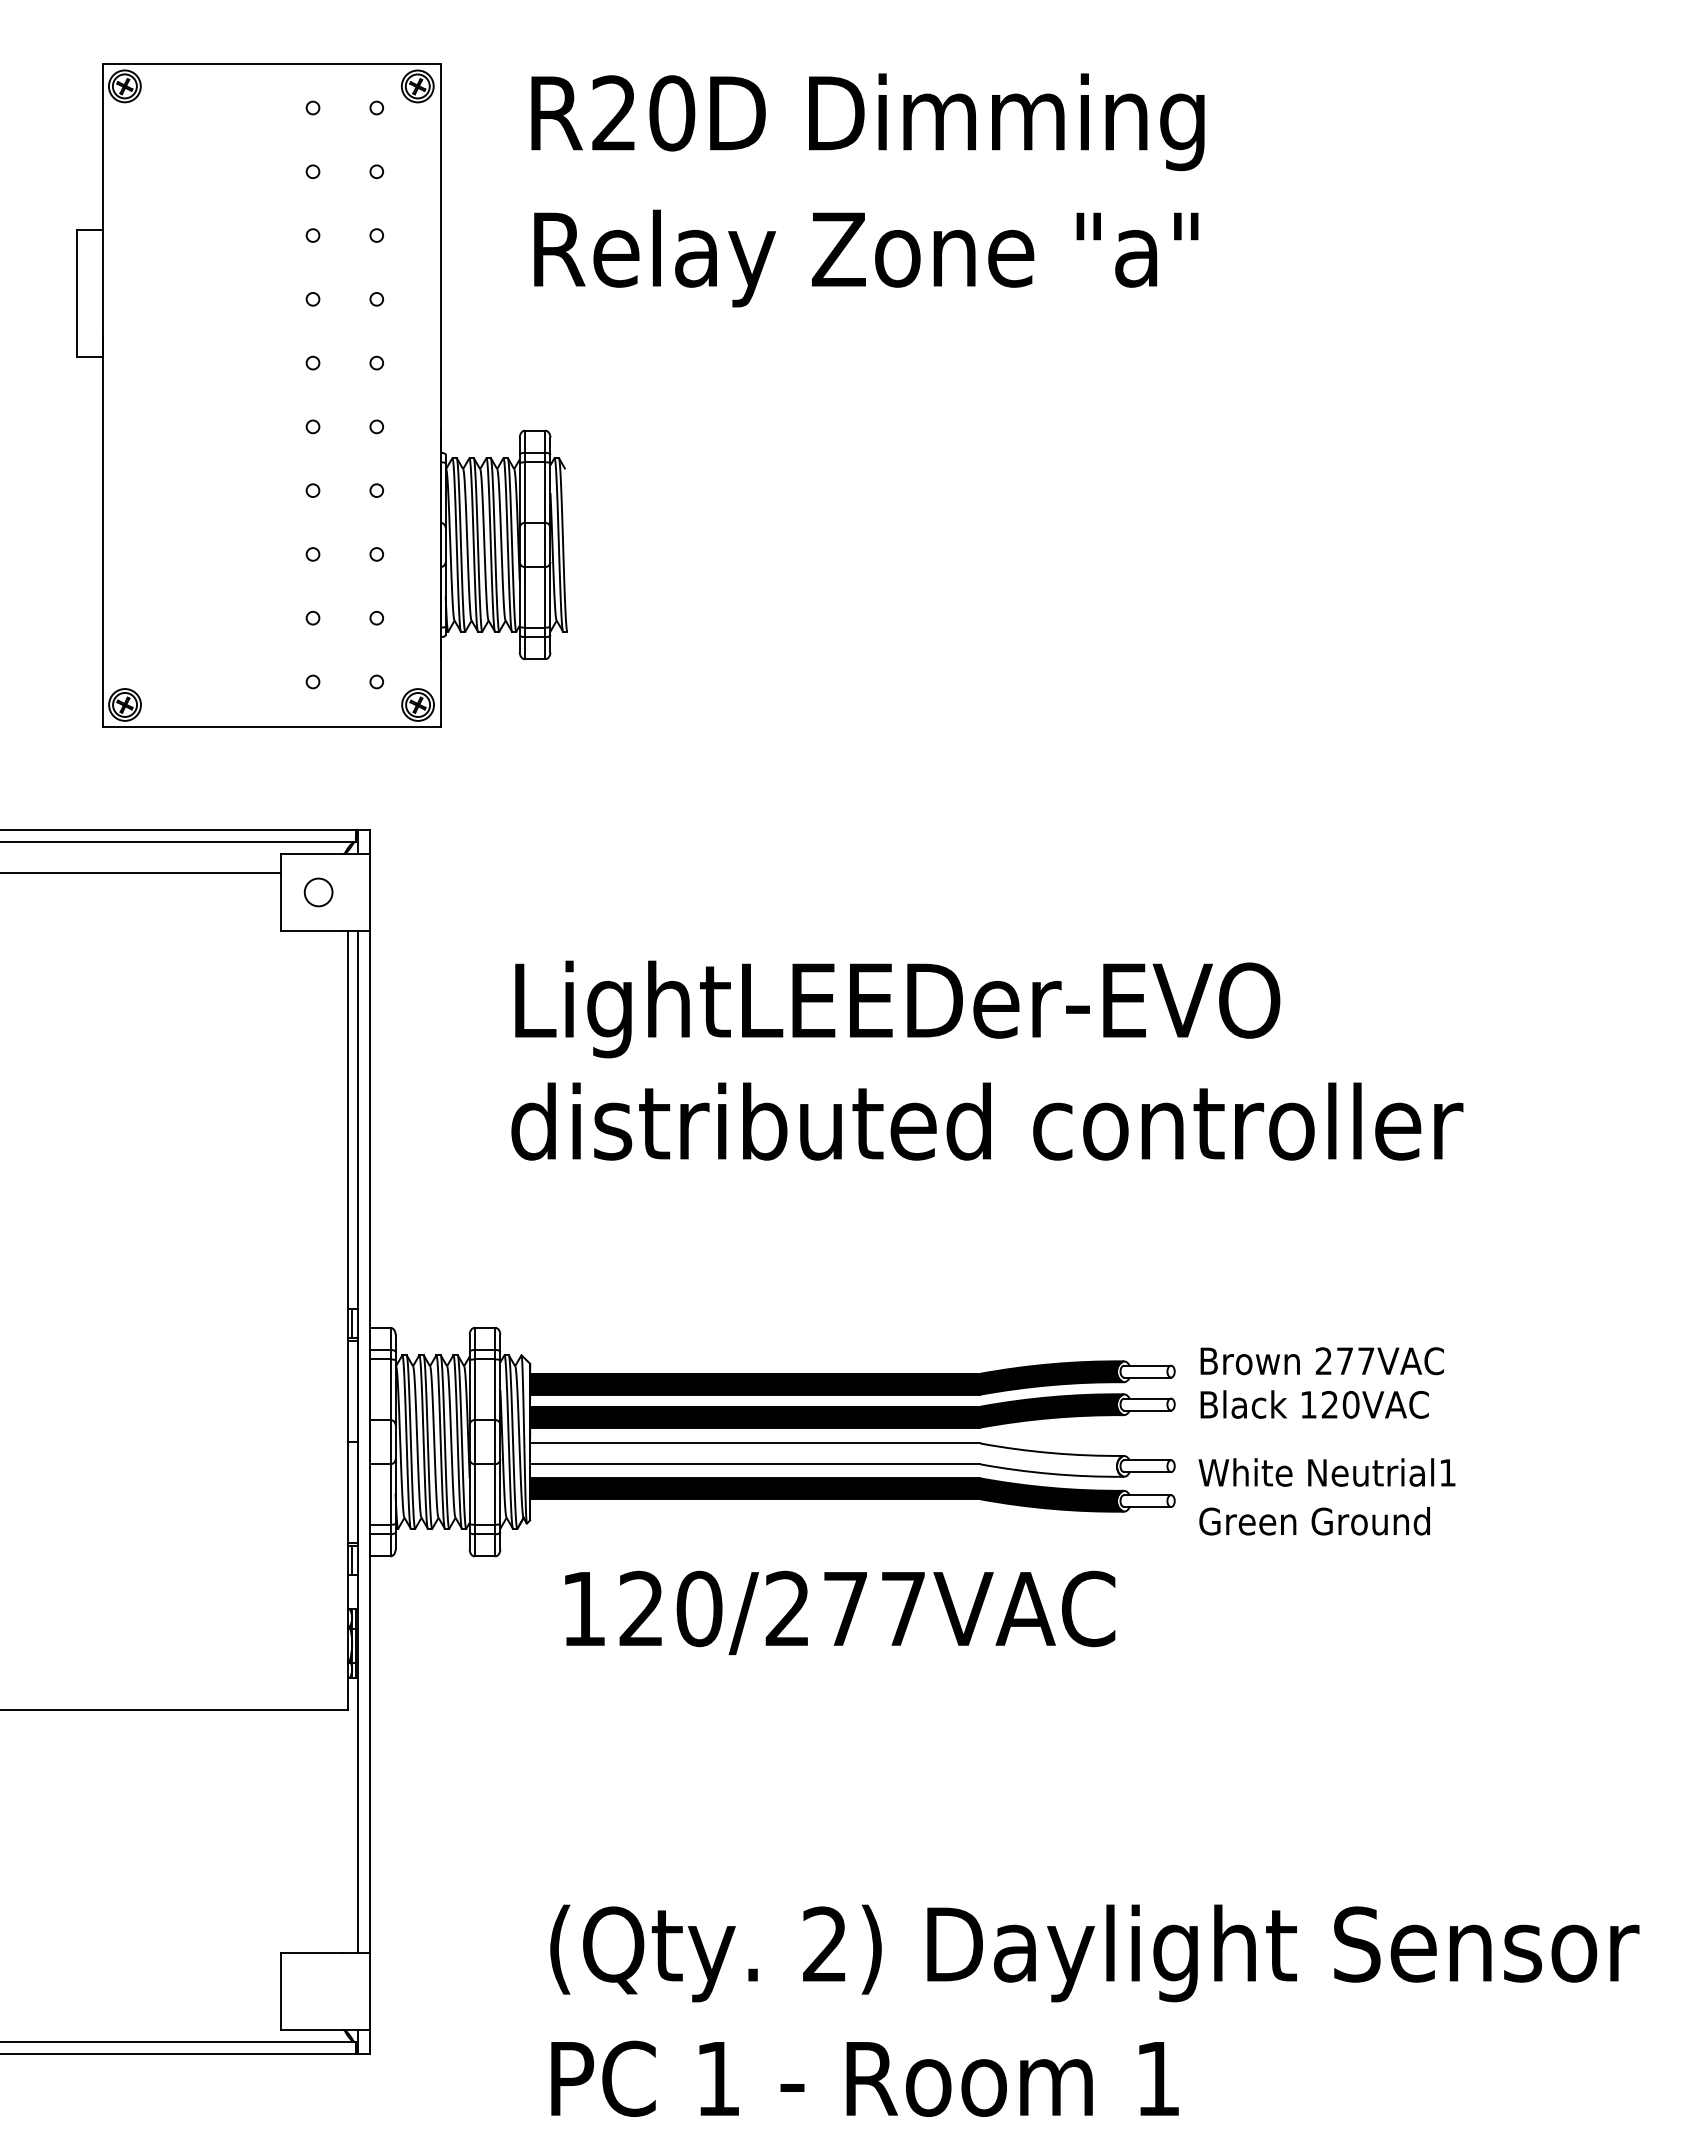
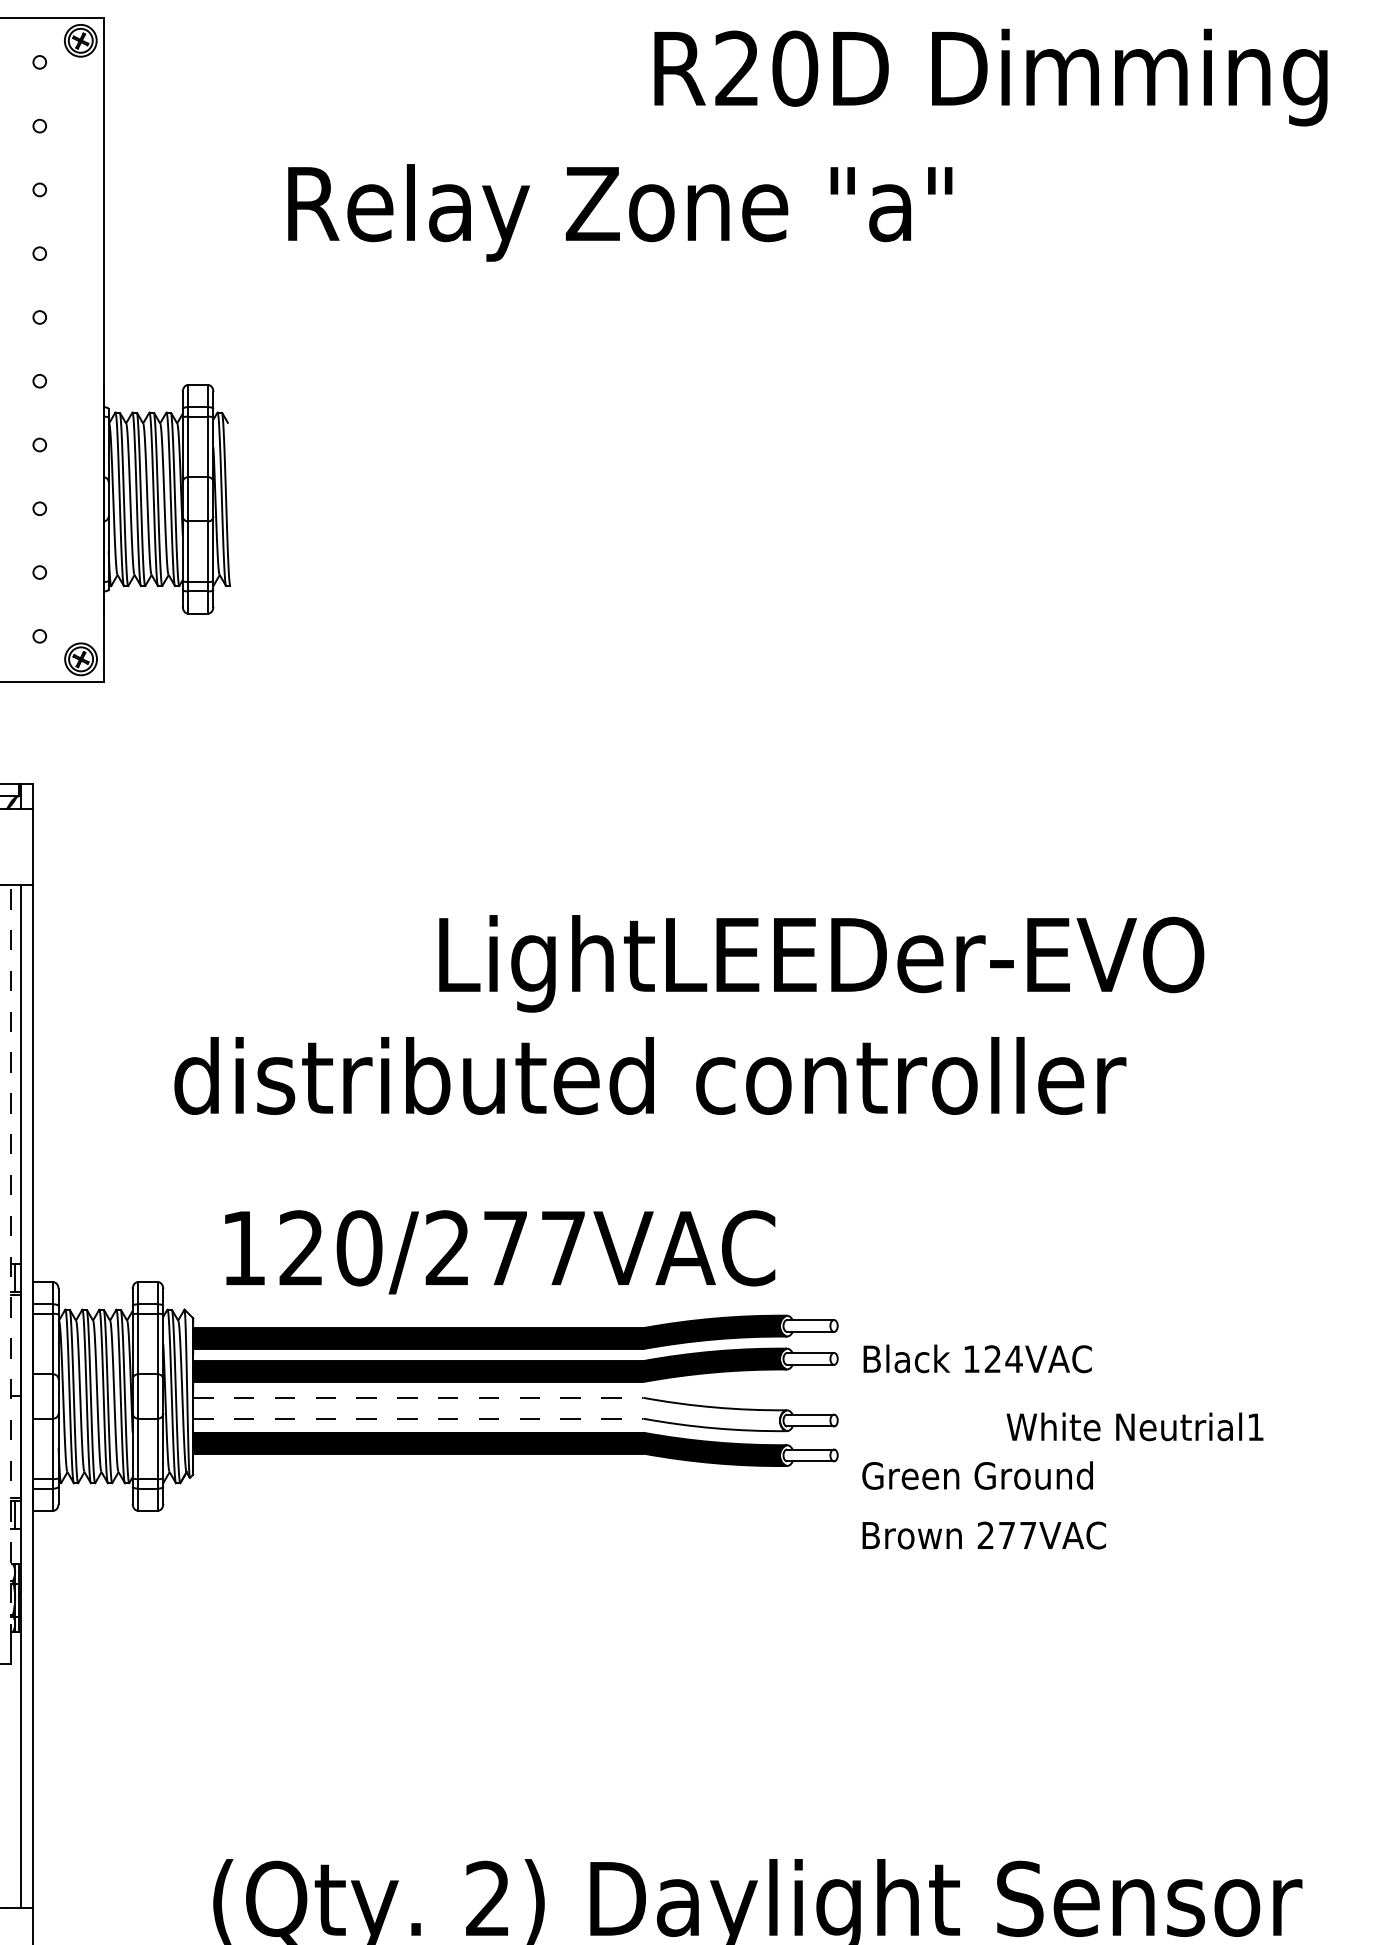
text: (867, 122) -> (990, 77), moved
text: (866, 258) -> (620, 212), moved
text: (897, 1009) -> (821, 963), moved
line: (347, 1309) -> (10, 1263), solid -> dashed
text: (1321, 1361) -> (983, 1535), moved
text: (1350, 1404) -> (1013, 1358), 120VAC -> 124VAC
line: (755, 1443) -> (418, 1397), solid -> dashed
line: (755, 1464) -> (418, 1418), solid -> dashed
text: (1326, 1472) -> (1134, 1426), moved
text: (840, 1612) -> (500, 1251), moved

